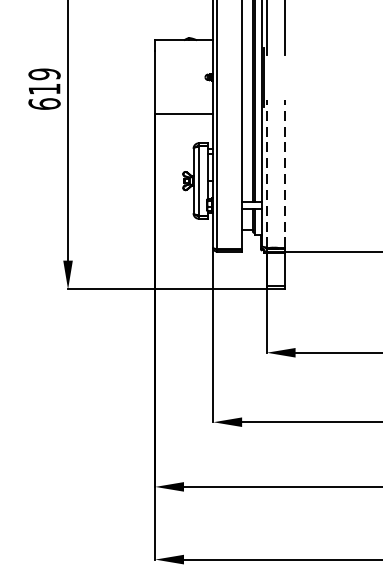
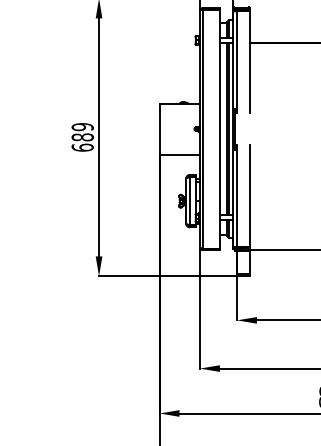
text: (44, 89) -> (82, 137), 619 -> 689
line: (267, 172) -> (237, 195), dashed -> solid
line: (284, 172) -> (249, 195), dashed -> solid

